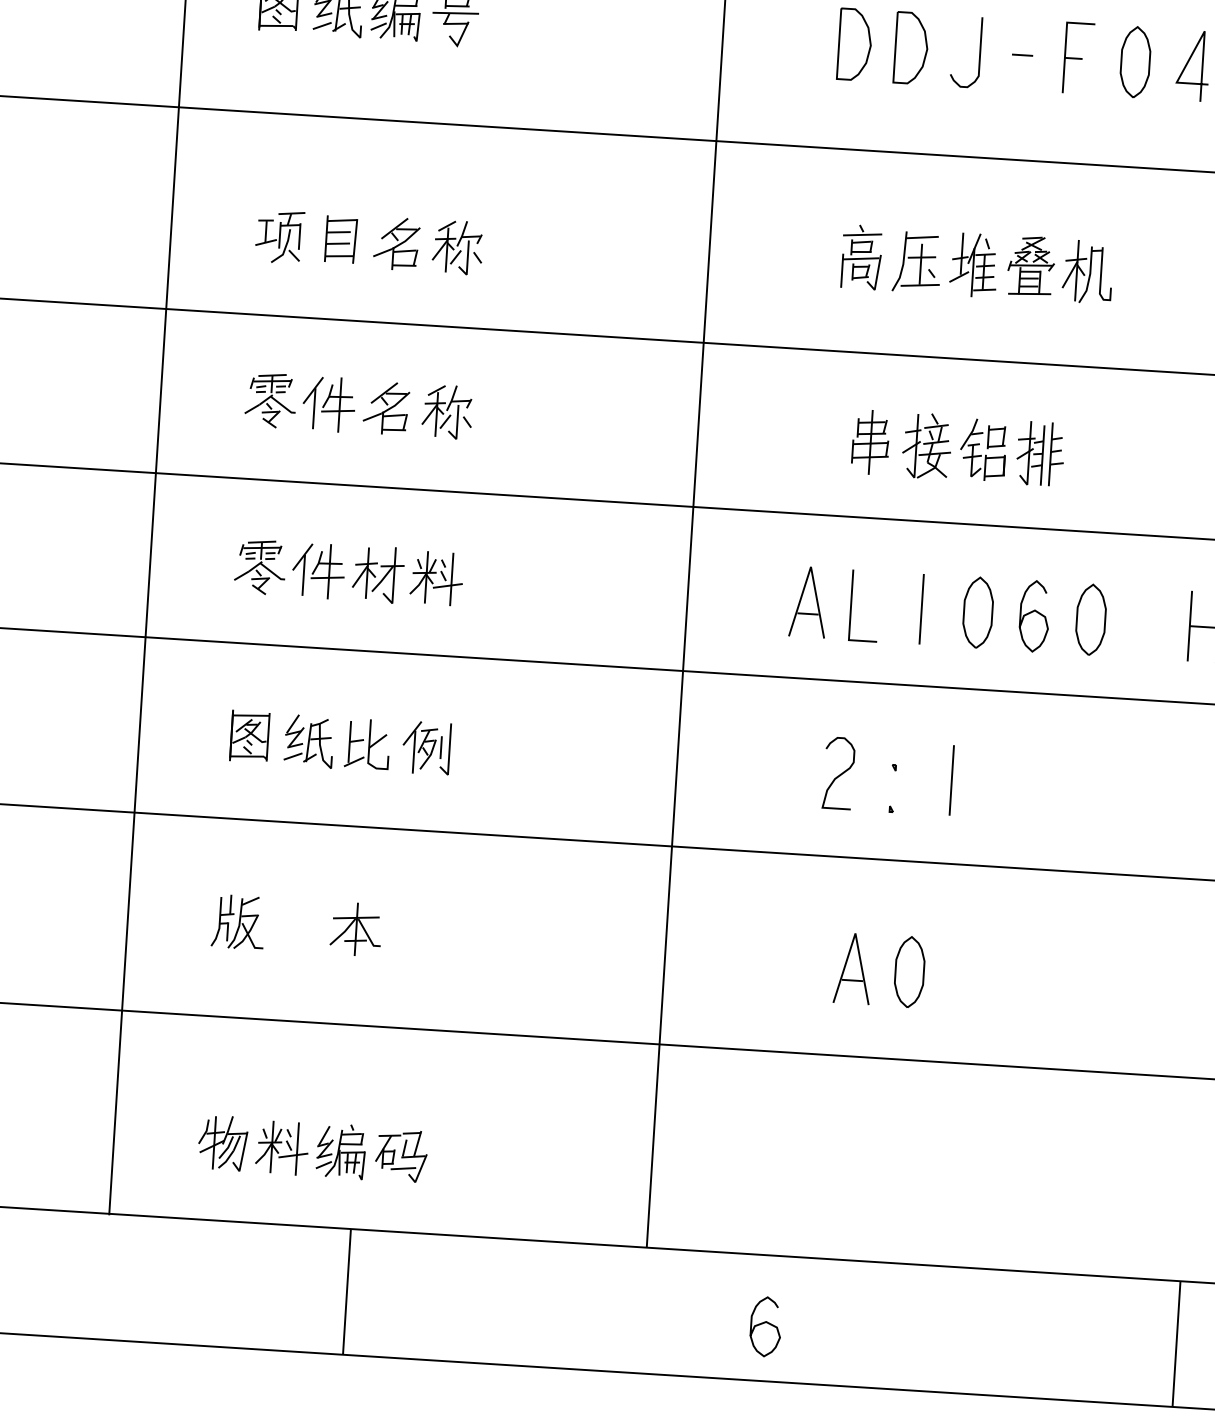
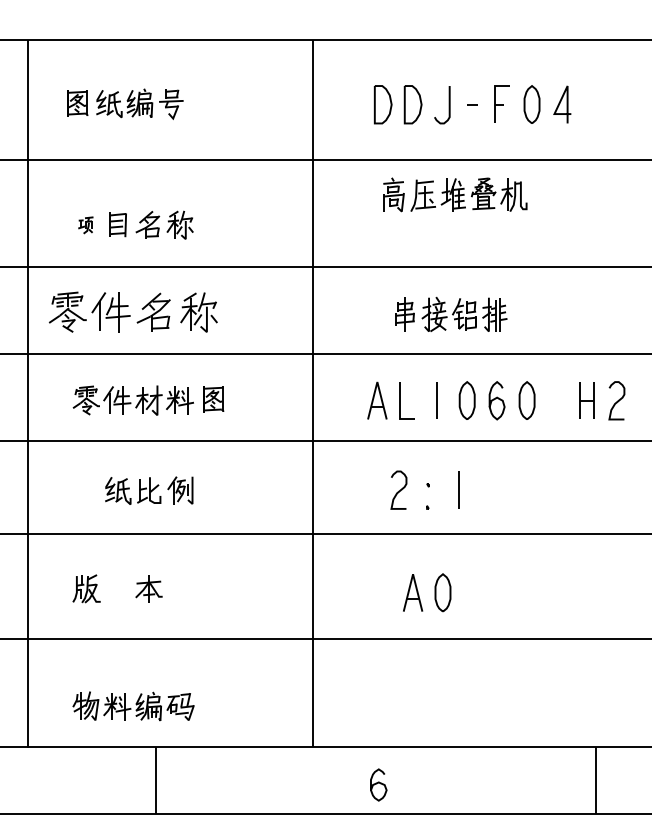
part: (279, 237) -> (85, 225), size x0.6
part: (977, 263) -> (455, 194), moved
part: (357, 404) -> (132, 311), size x1.4
part: (249, 736) -> (213, 399), moved

